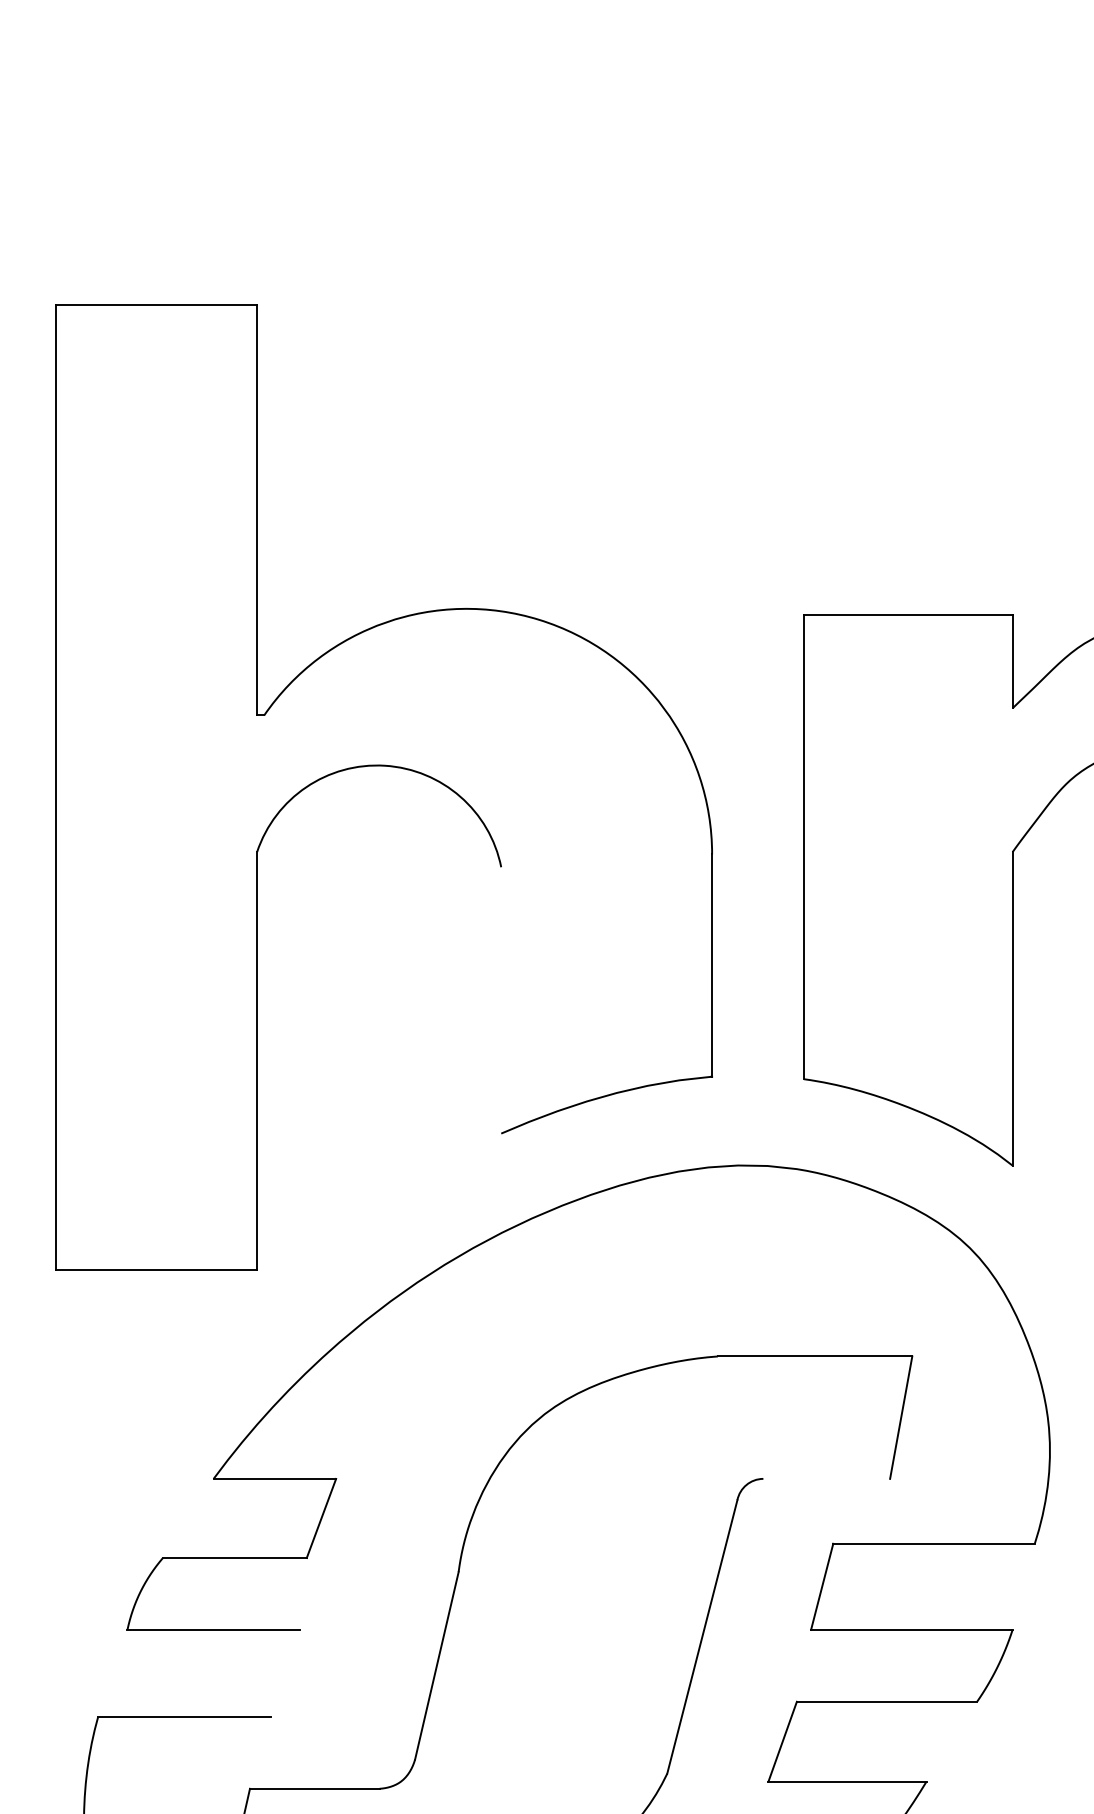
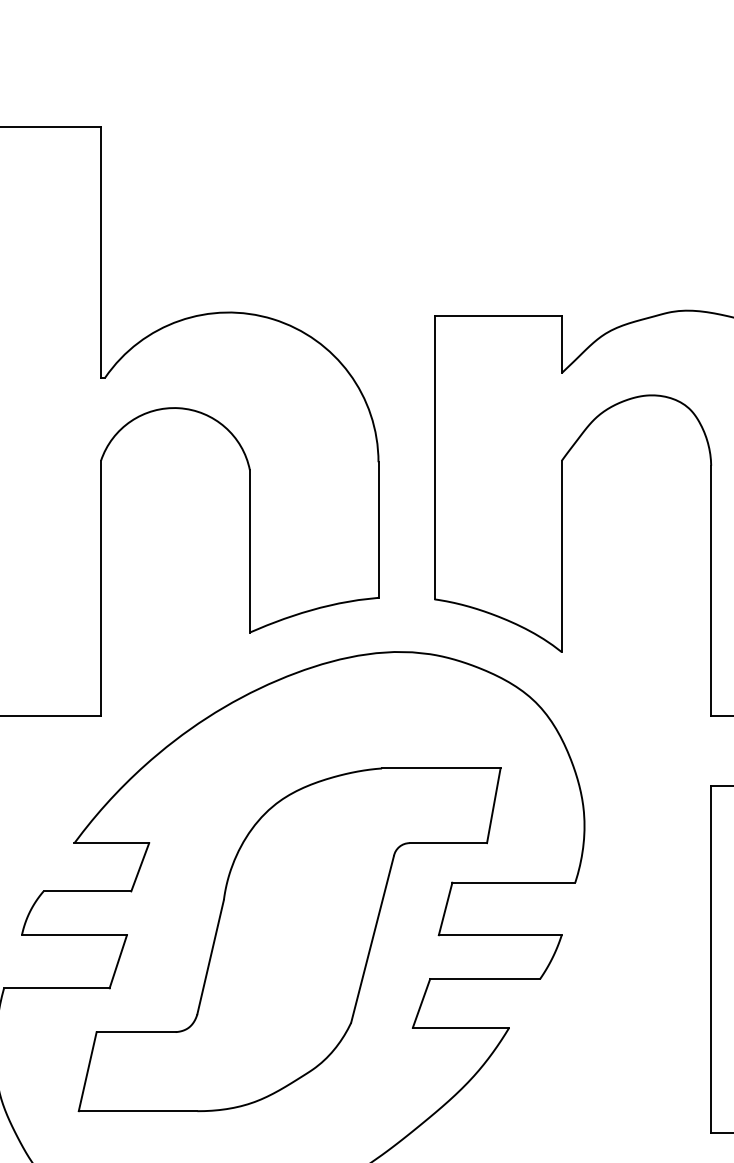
line: (500, 1000) -> (249, 551), added
line: (826, 1479) -> (448, 843), added
line: (284, 1672) -> (117, 961), added

